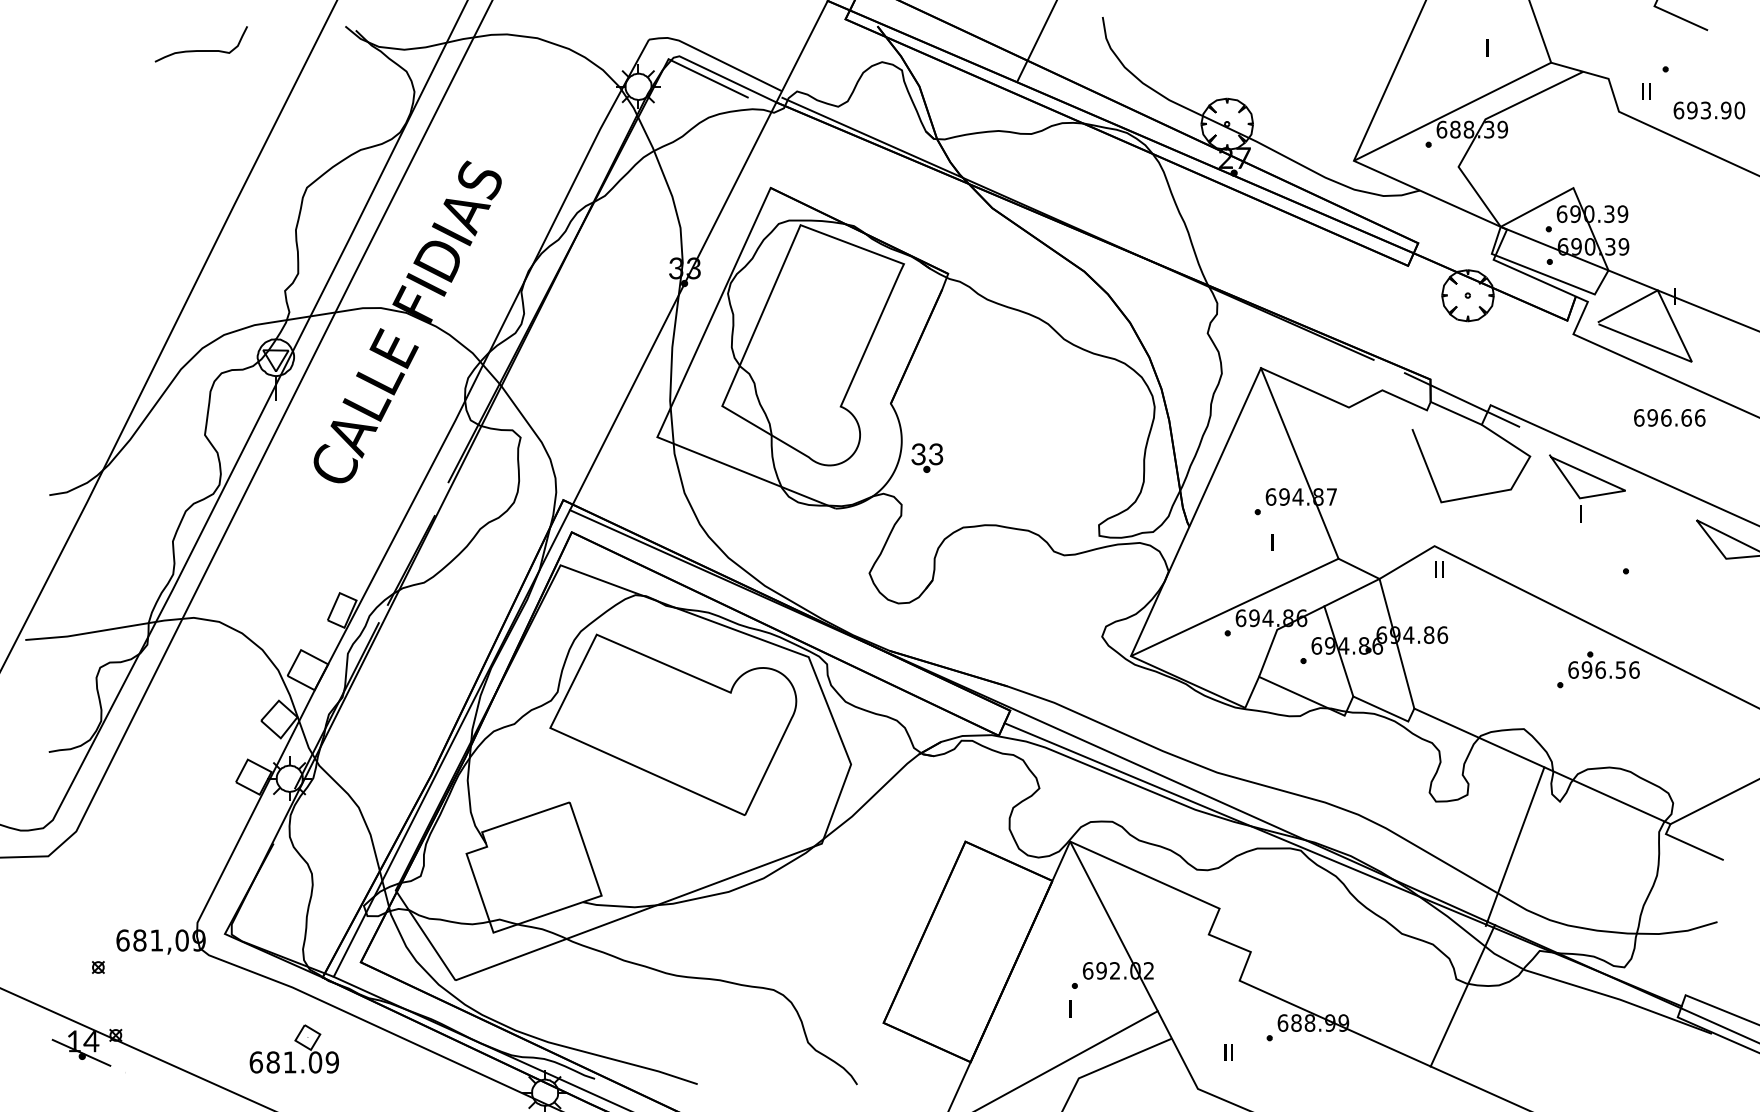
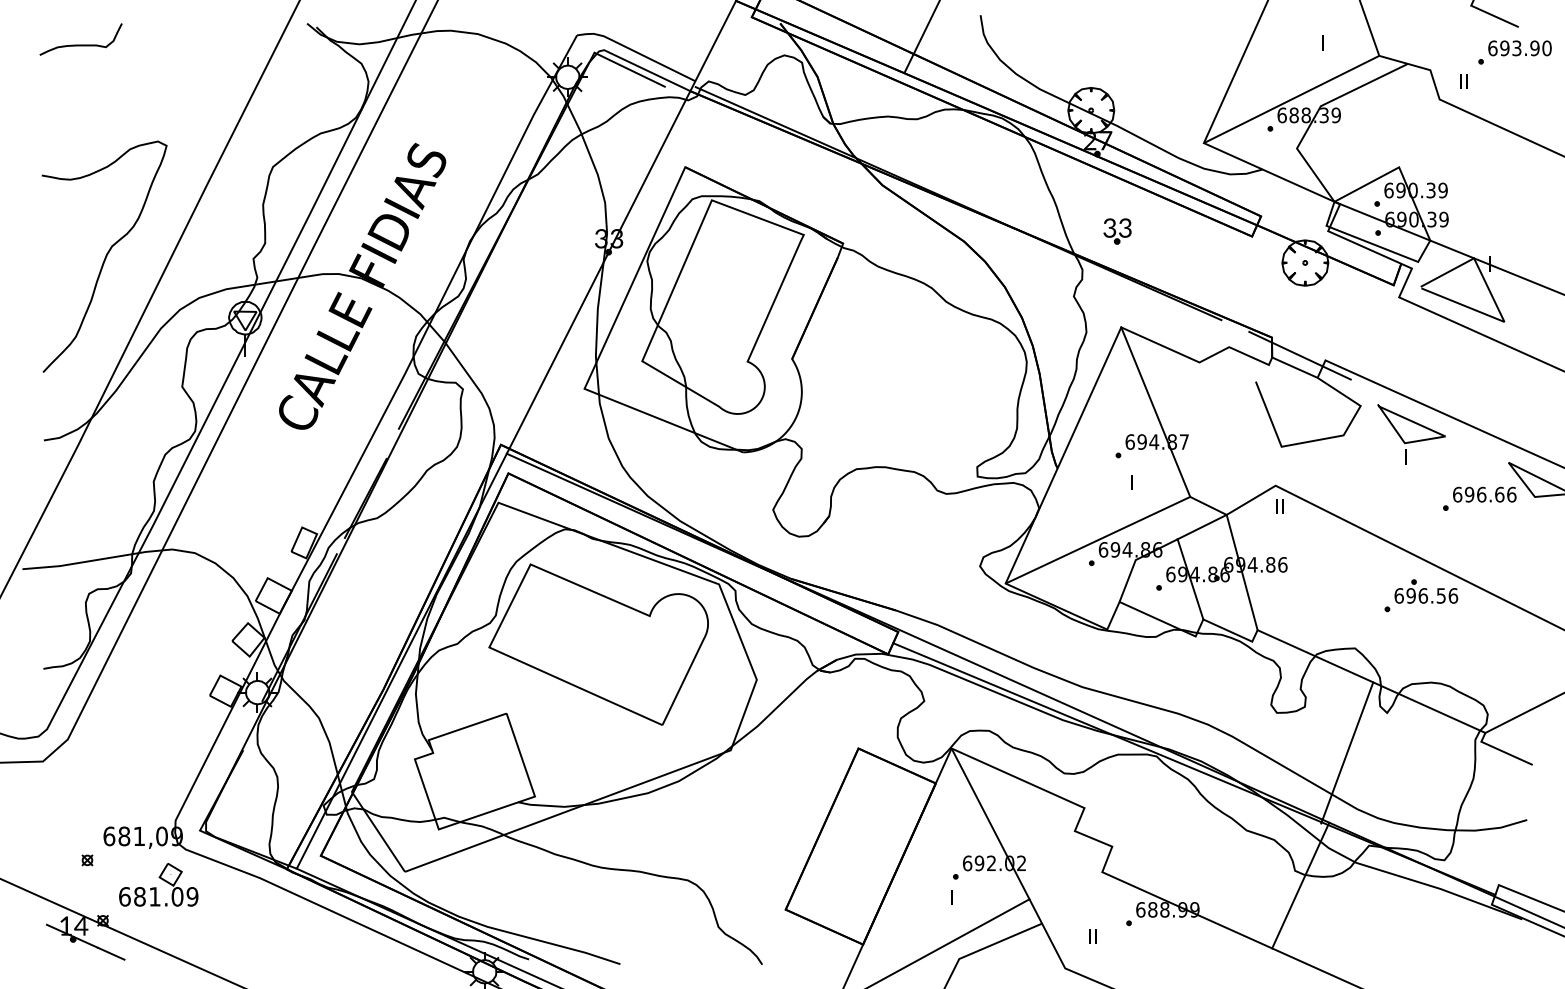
curve: (200, 49) -> (80, 44), moved
text: (1708, 110) -> (1519, 48), moved
curve: (118, 288) -> (105, 256), added
text: (1669, 417) -> (1484, 494), moved
part: (927, 458) -> (1117, 231), moved
part: (294, 1048) -> (158, 884), moved
line: (125, 1072) -> (111, 953), added

